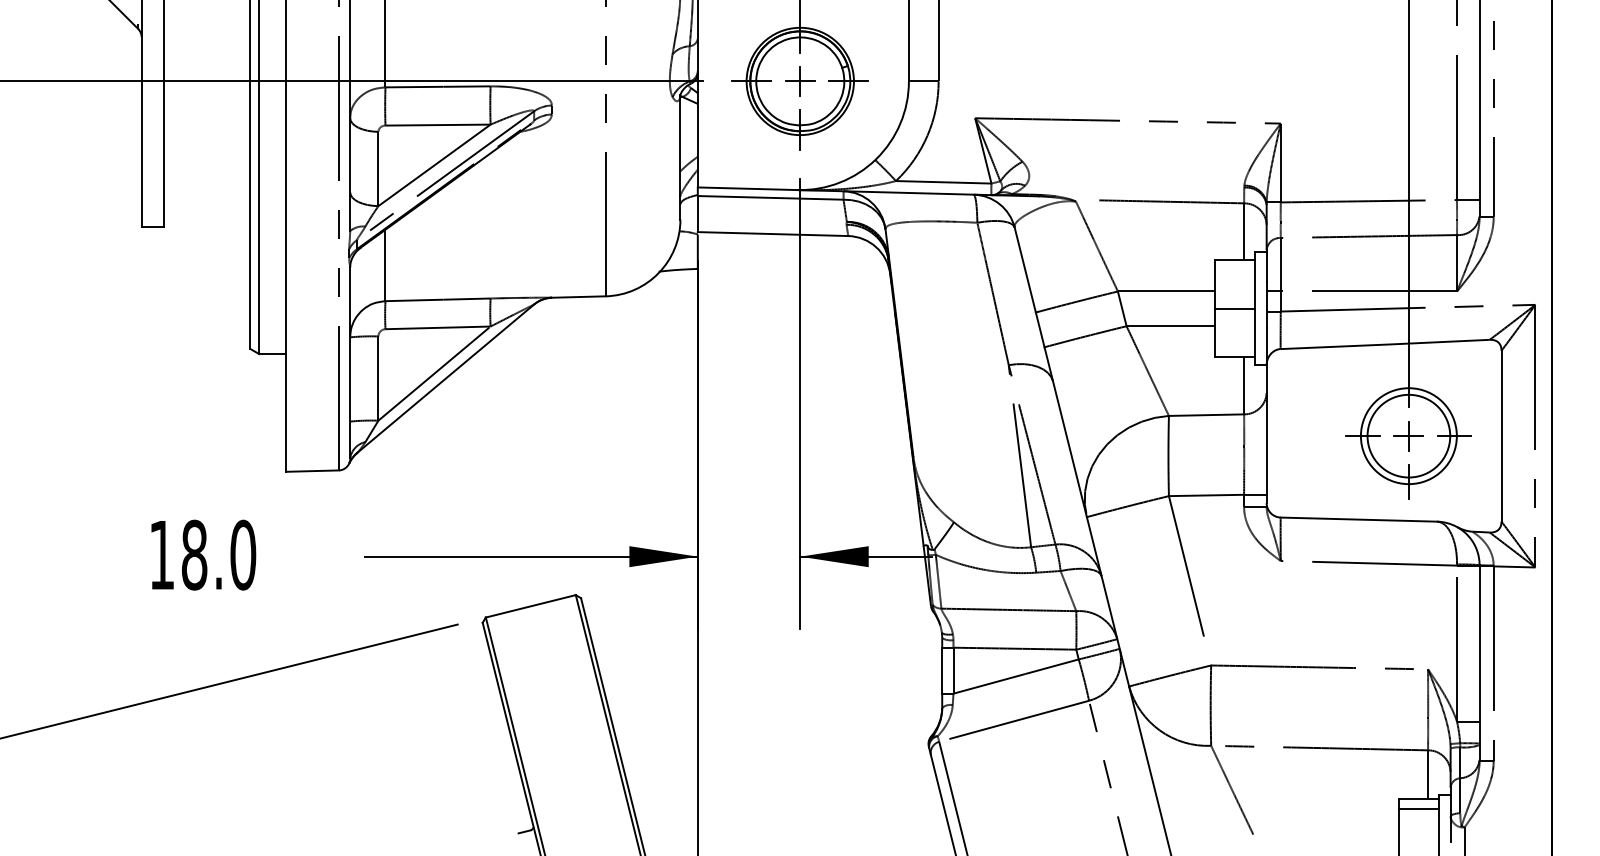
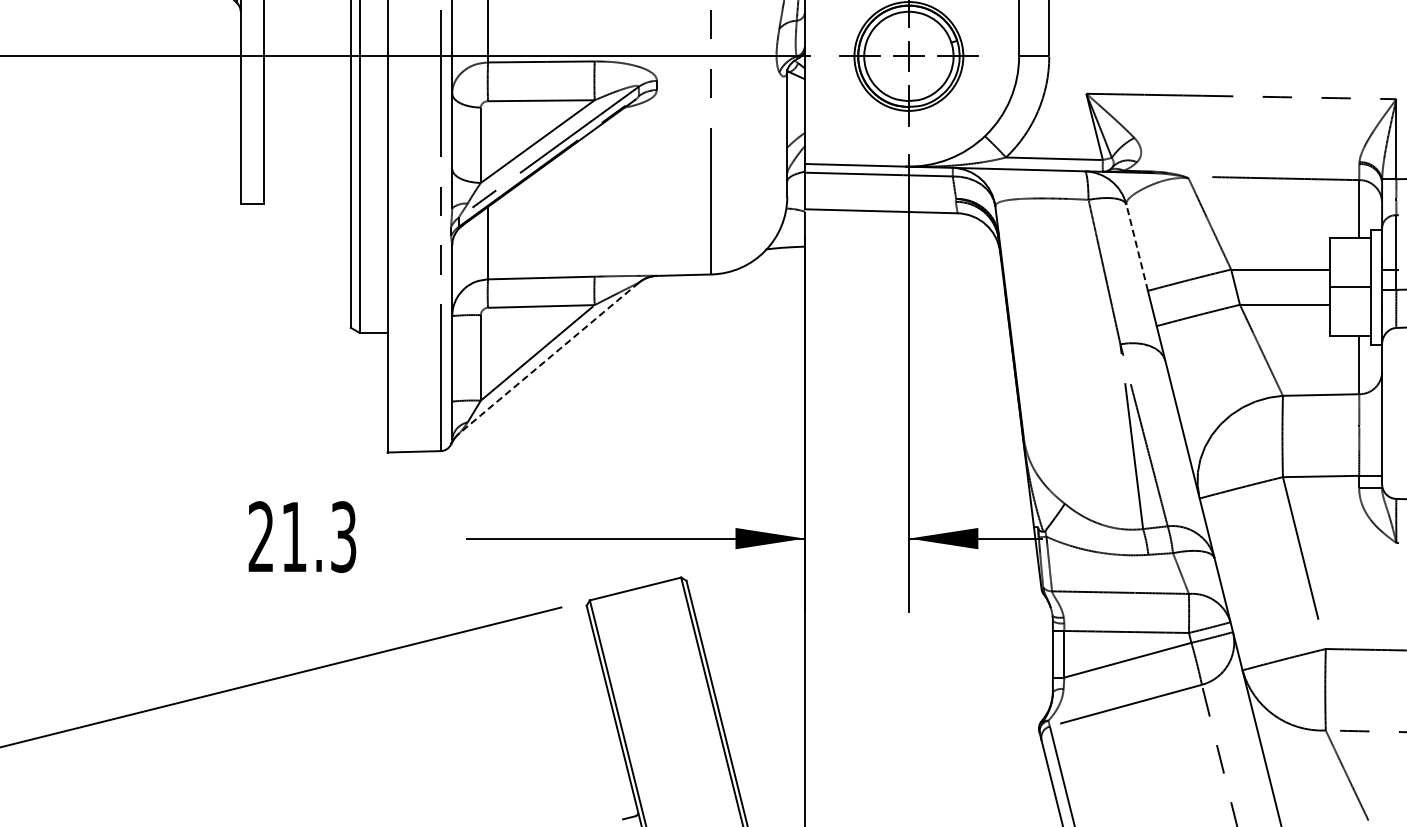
line: (1025, 270) -> (1137, 248), solid -> dashed
line: (445, 378) -> (548, 357), solid -> dashed
text: (202, 554) -> (302, 536), 18.0 -> 21.3

